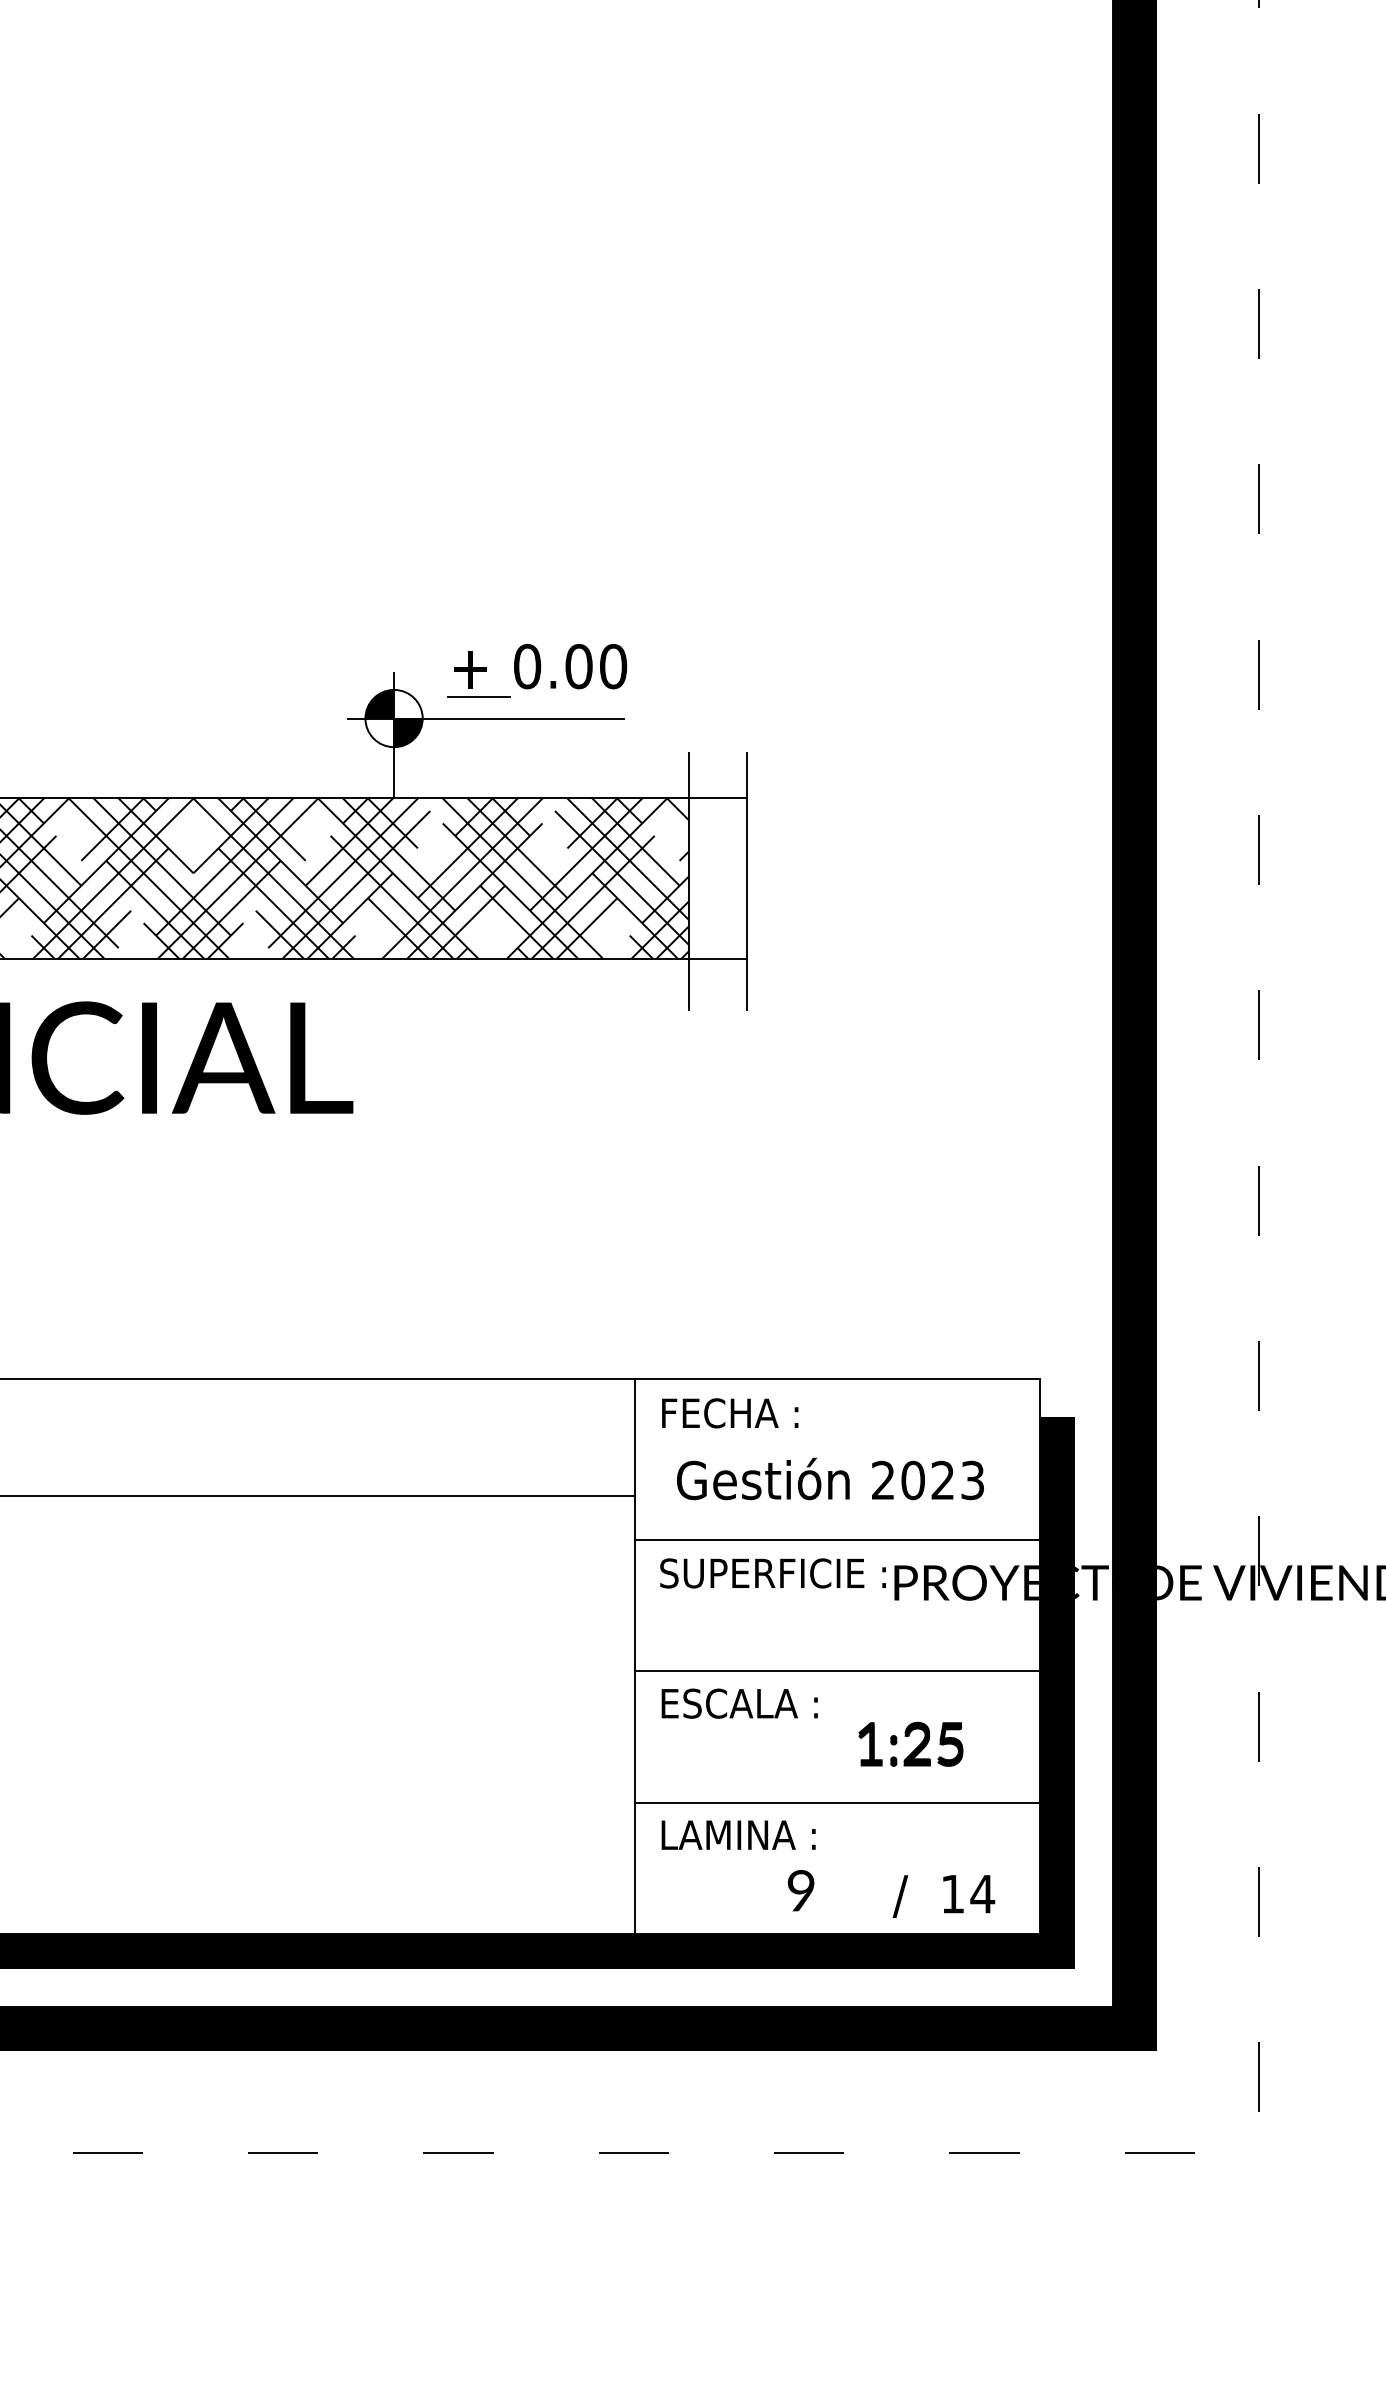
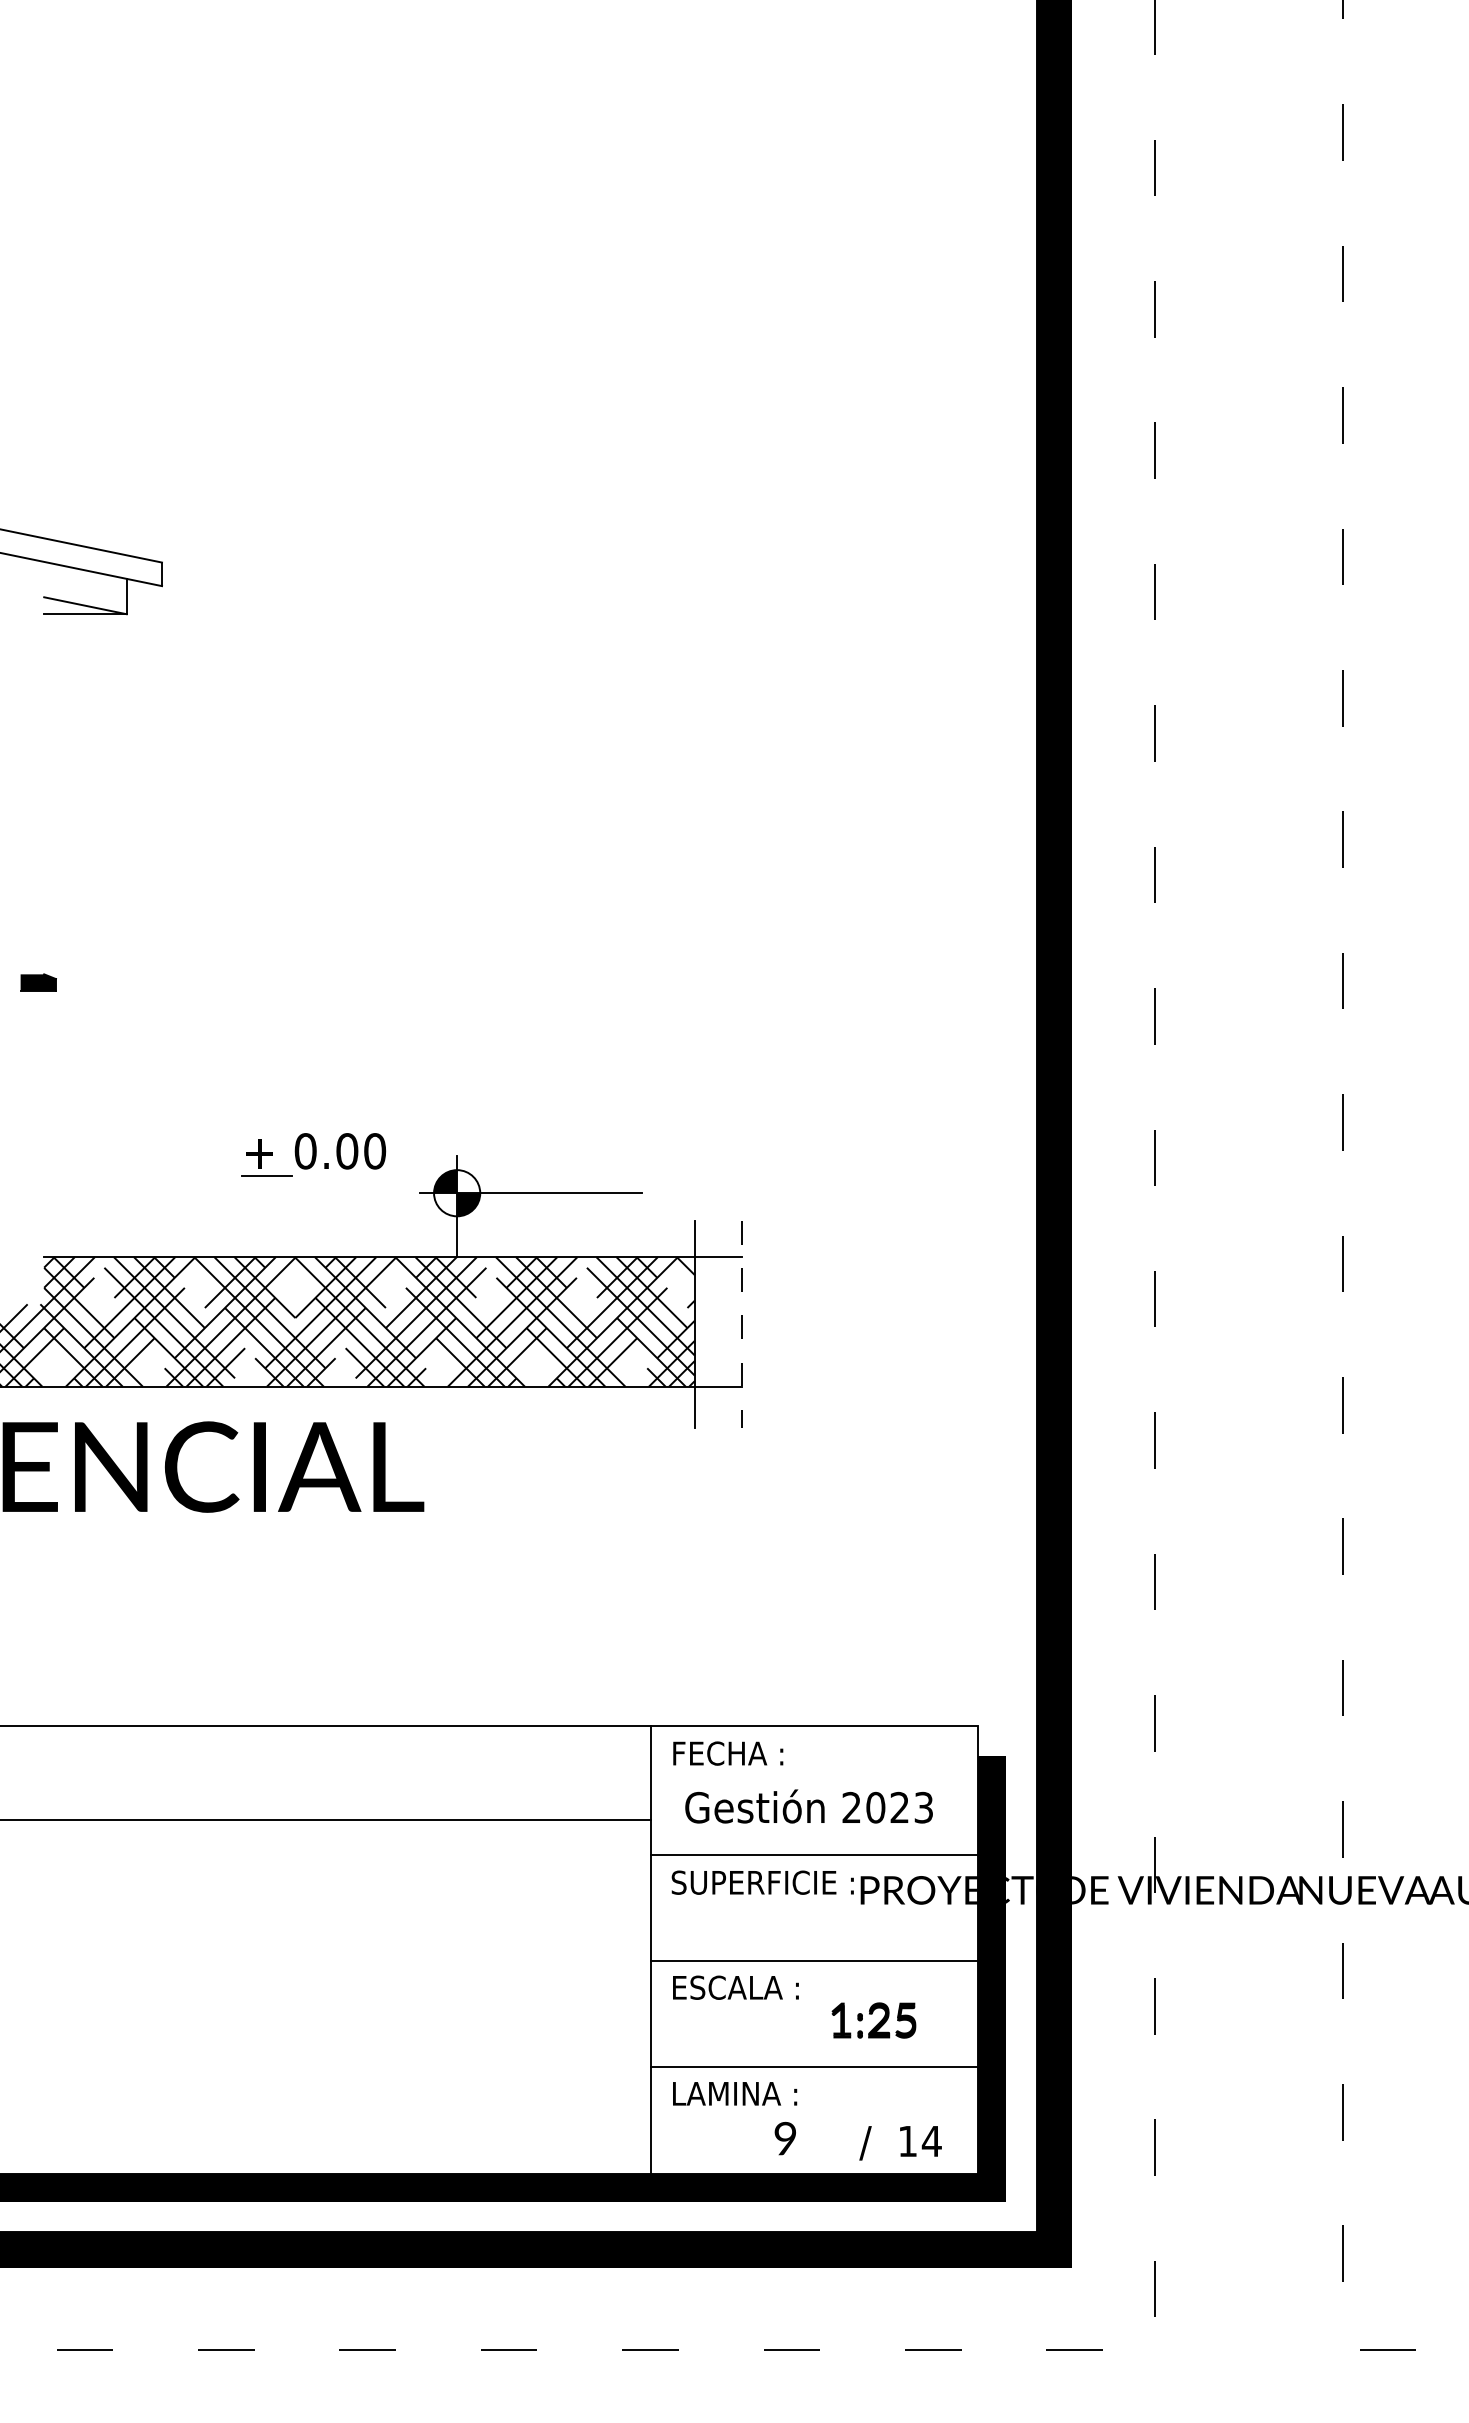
part: (537, 670) -> (313, 1154), moved
line: (747, 881) -> (742, 1324), solid -> dashed

